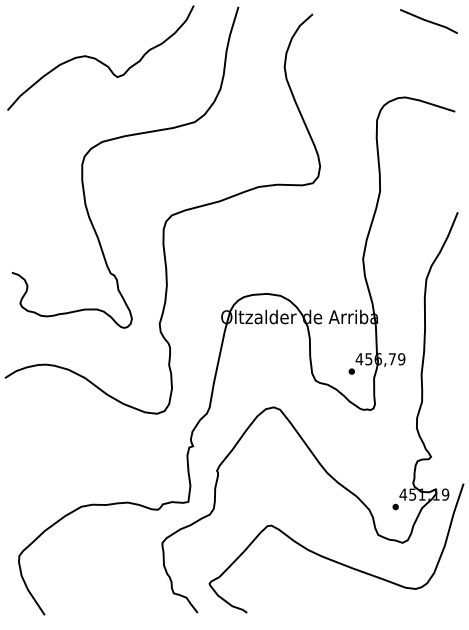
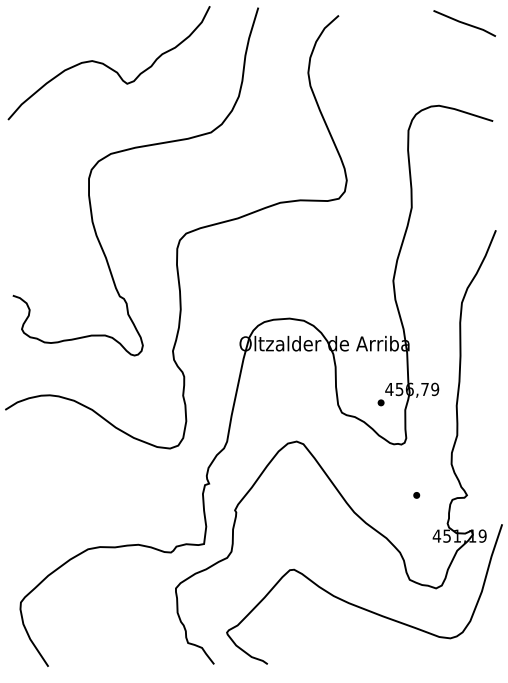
part: (395, 506) -> (416, 494), moved

